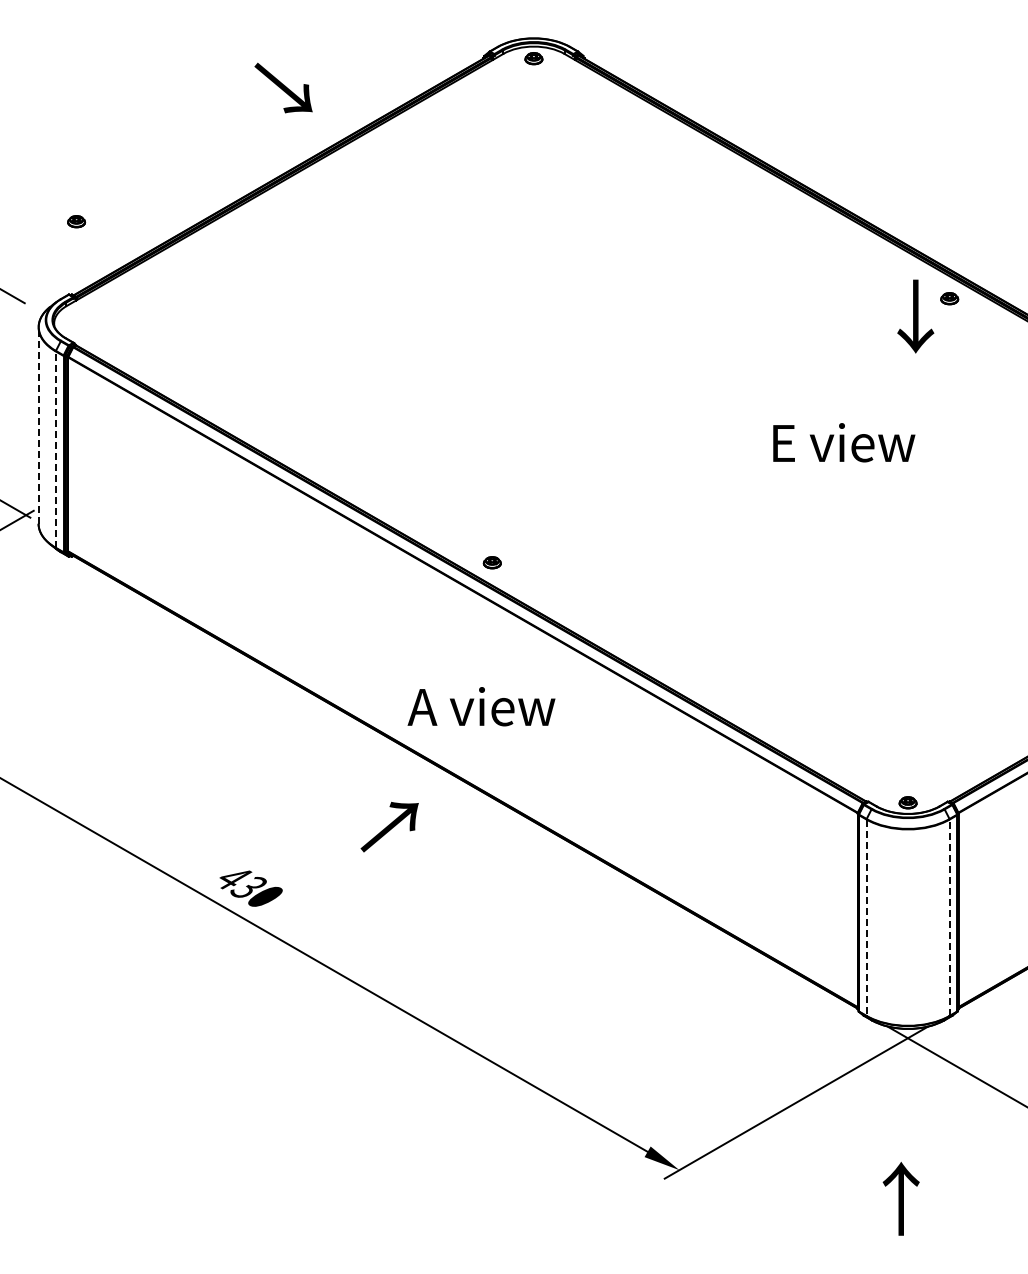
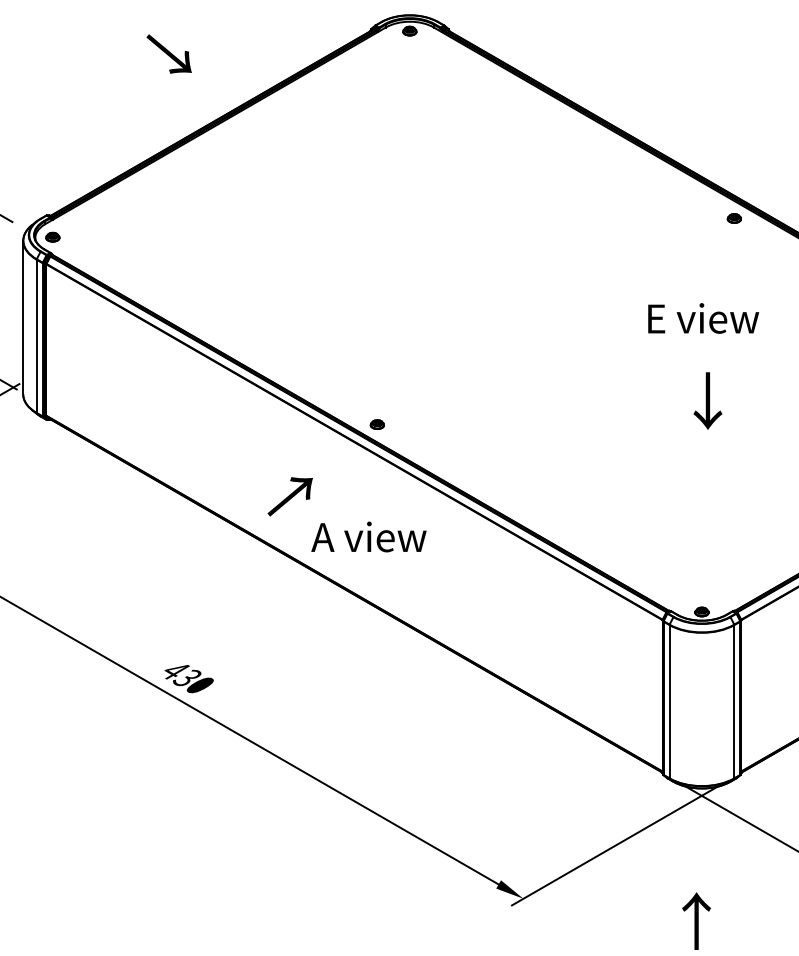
text: (283, 87) -> (169, 53), moved
part: (76, 221) -> (52, 237), moved
text: (915, 316) -> (707, 401), moved
line: (38, 425) -> (23, 317), dashed -> solid
text: (844, 442) -> (703, 318), moved
line: (55, 449) -> (36, 336), dashed -> solid
text: (389, 827) -> (290, 497), moved
line: (949, 917) -> (734, 701), dashed -> solid
line: (866, 918) -> (669, 702), dashed -> solid

